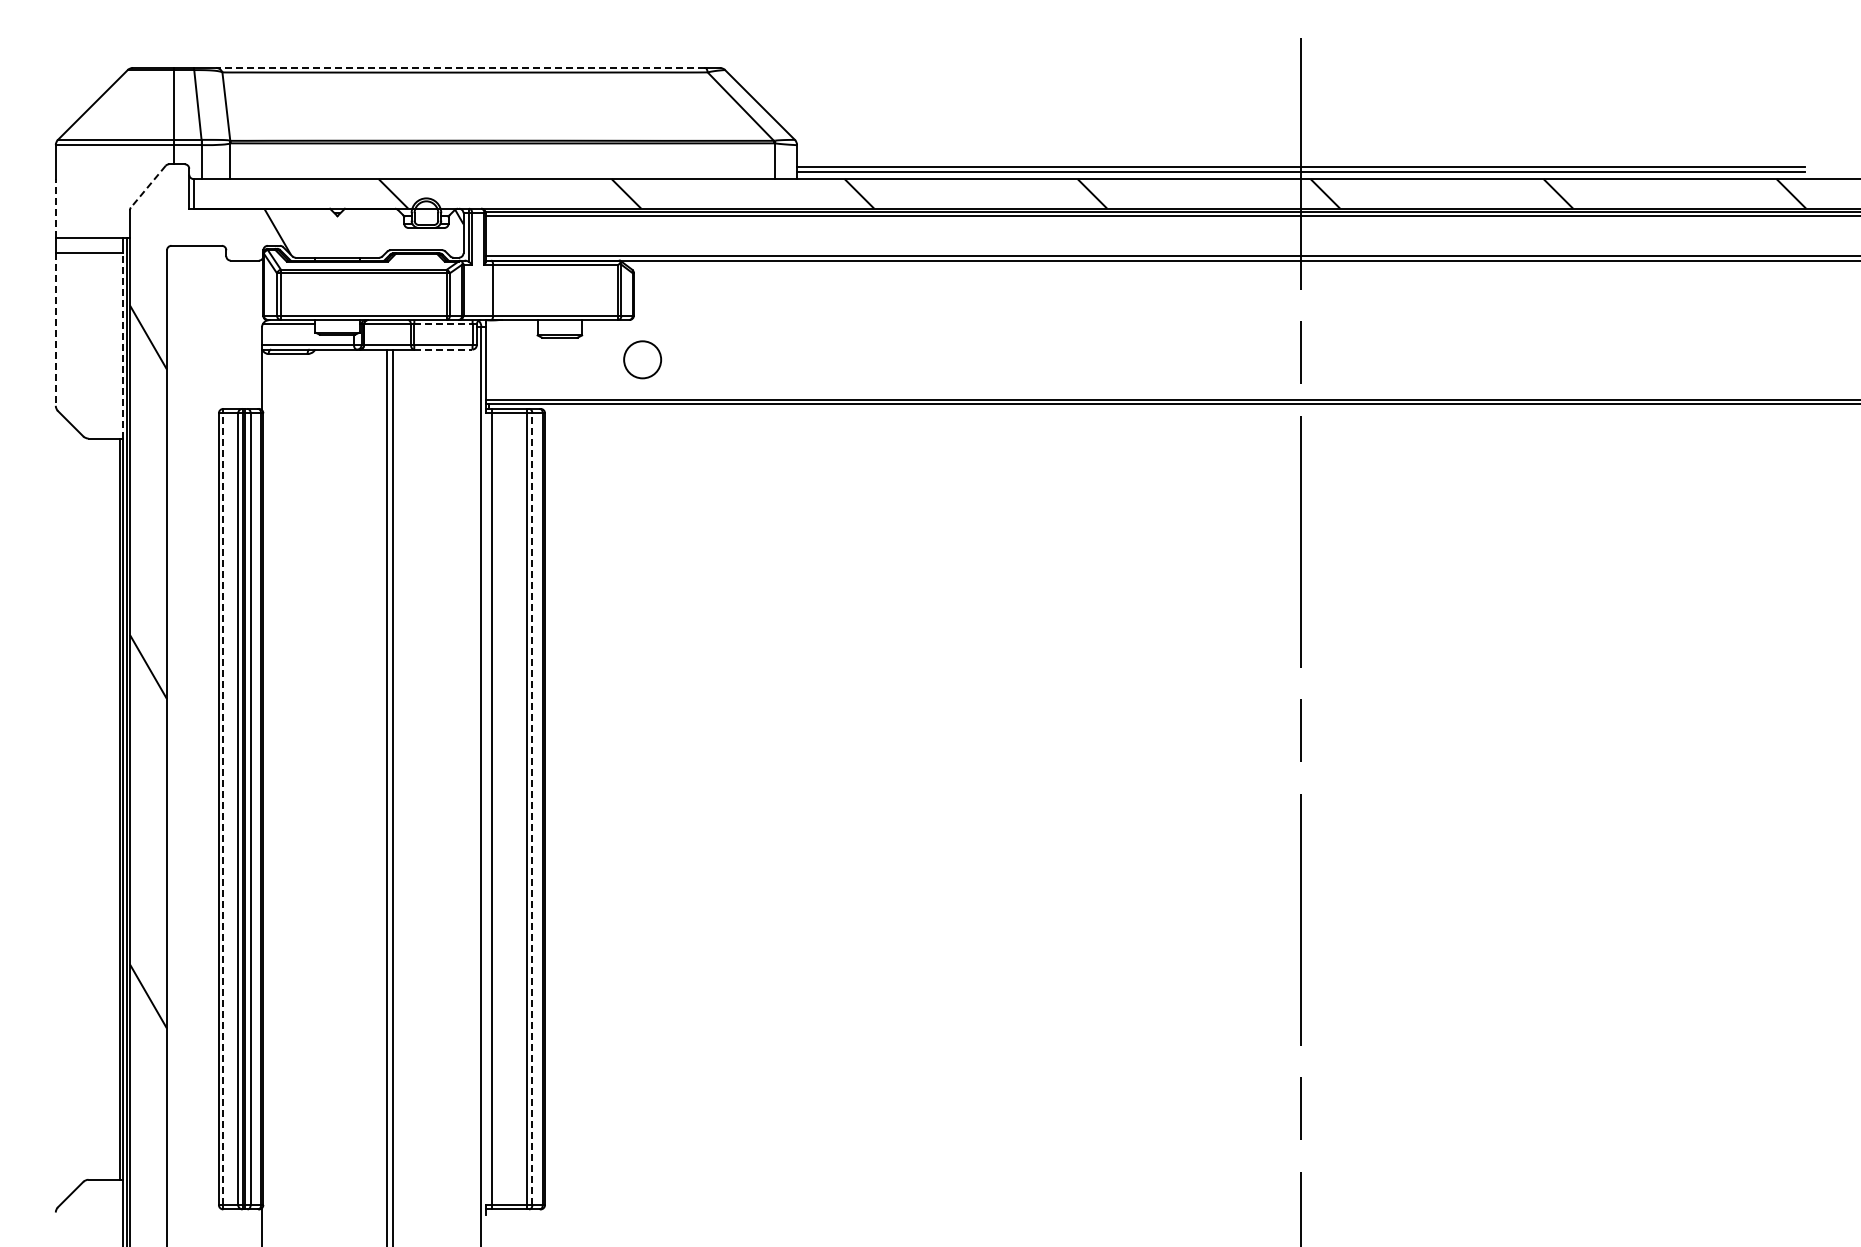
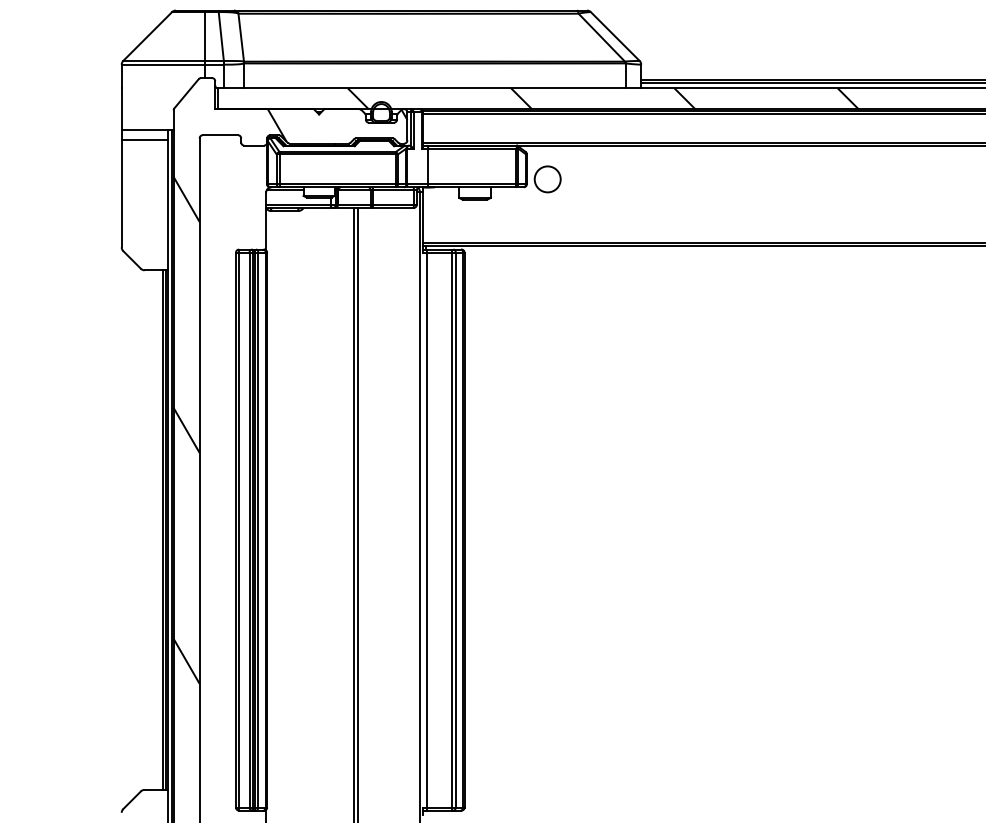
line: (460, 67) -> (405, 10), dashed -> solid
line: (148, 187) -> (186, 94), dashed -> solid
line: (55, 208) -> (121, 109), dashed -> solid
line: (443, 324) -> (393, 190), dashed -> solid
line: (55, 330) -> (121, 194), dashed -> solid
line: (122, 345) -> (168, 205), dashed -> solid
line: (443, 349) -> (393, 207), dashed -> solid
circle: (642, 359) -> (547, 179), moved
line: (115, 808) -> (163, 529), added
line: (223, 809) -> (239, 530), dashed -> solid
line: (532, 809) -> (455, 530), dashed -> solid

